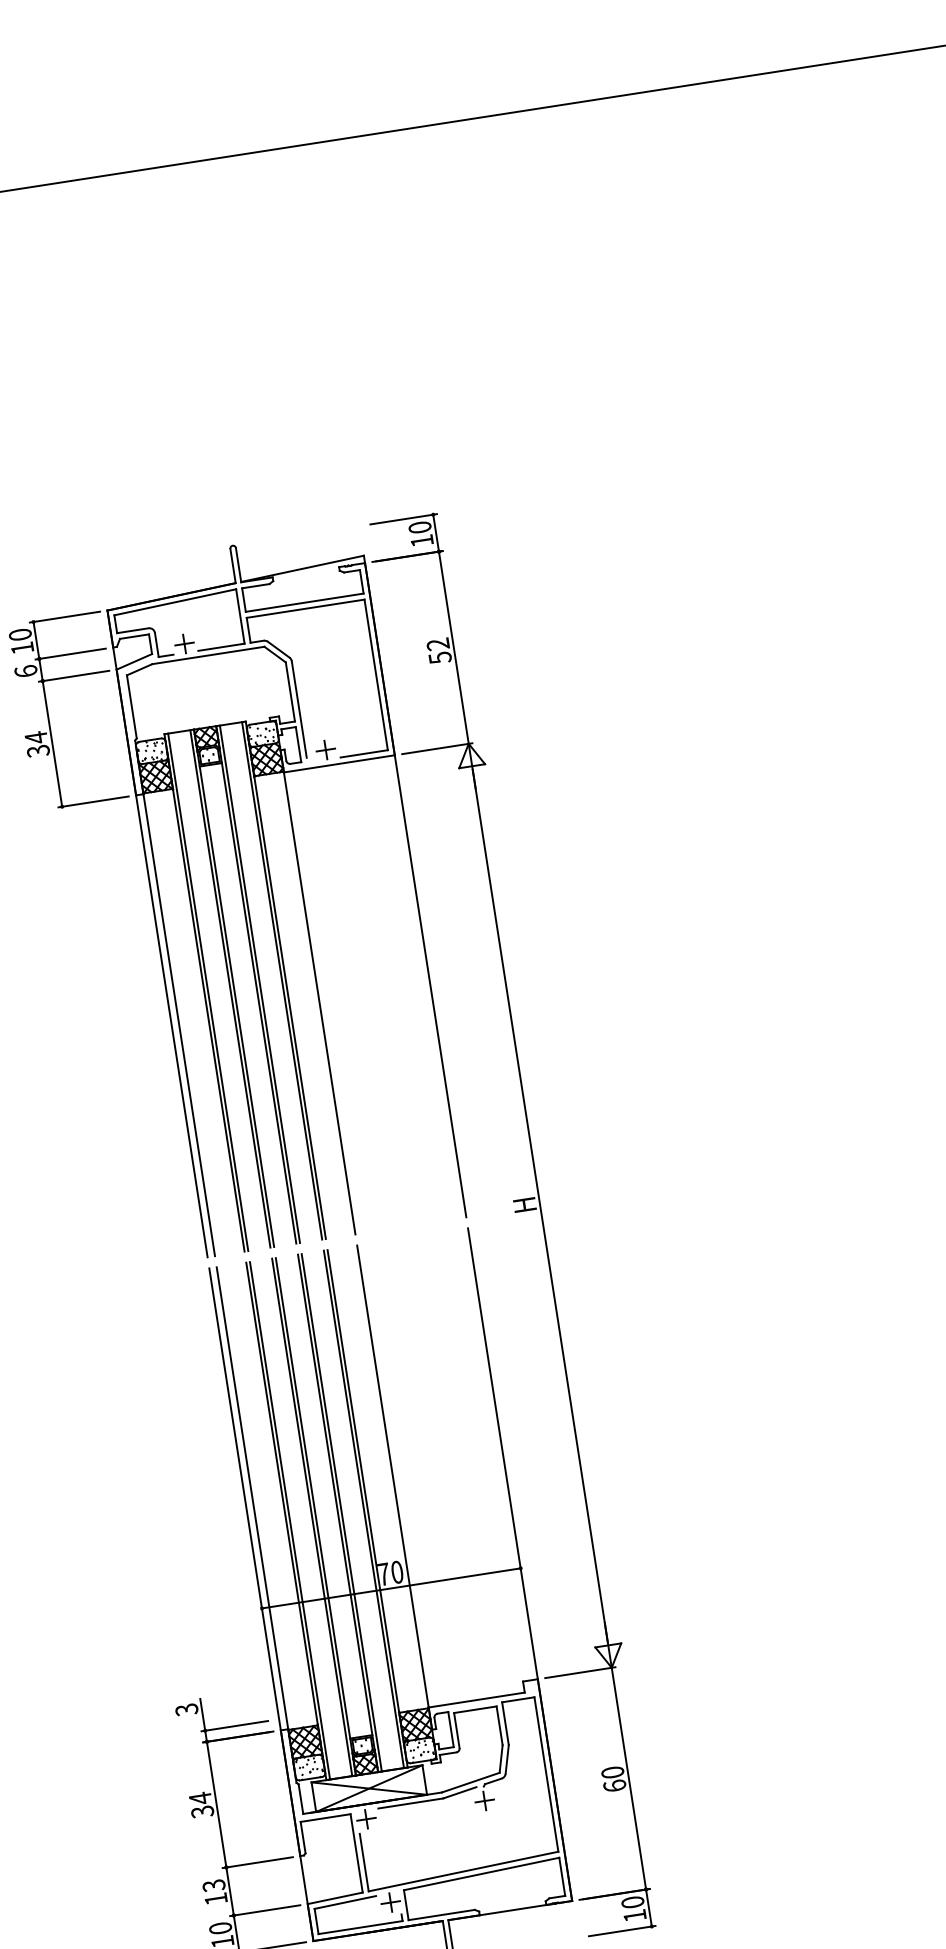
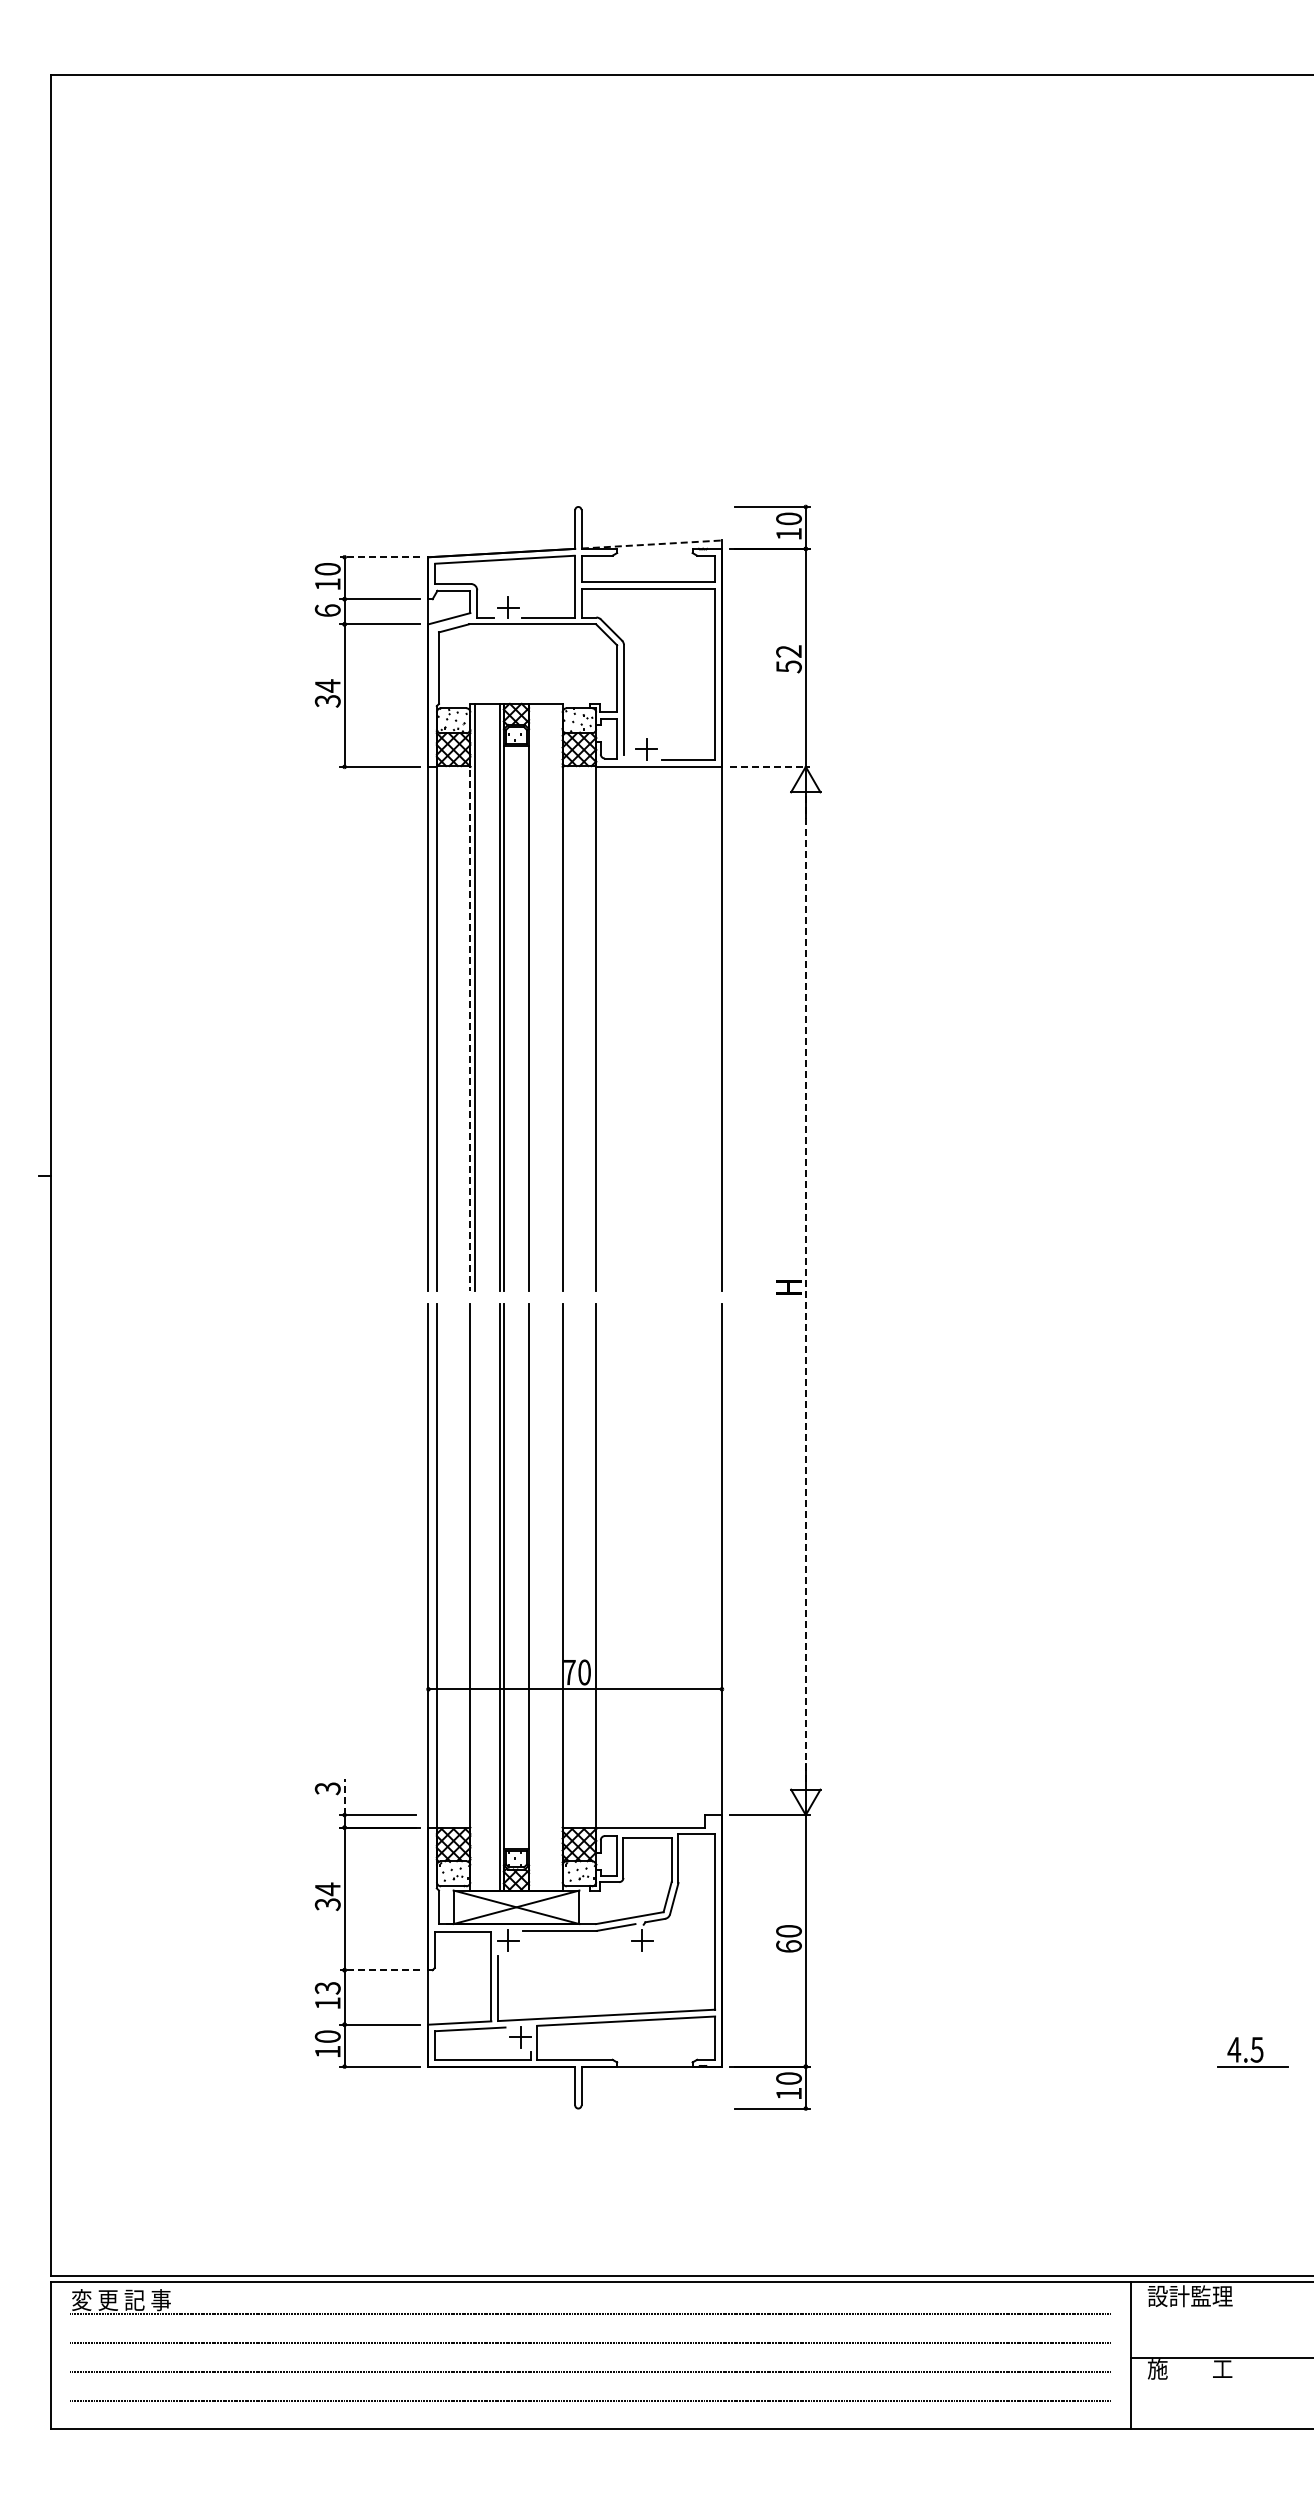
line: (303, 568) -> (652, 544), solid -> dashed
line: (65, 617) -> (380, 557), solid -> dashed
line: (437, 748) -> (770, 766), solid -> dashed
line: (282, 980) -> (558, 997), removed
line: (260, 984) -> (533, 997), removed
line: (204, 993) -> (470, 998), solid -> dashed
line: (539, 1205) -> (805, 1290), solid -> dashed
line: (363, 1508) -> (558, 1596), removed
line: (341, 1512) -> (533, 1596), removed
line: (289, 1520) -> (474, 1596), removed
line: (202, 1714) -> (344, 1796), solid -> dashed
line: (258, 1862) -> (380, 1970), solid -> dashed

